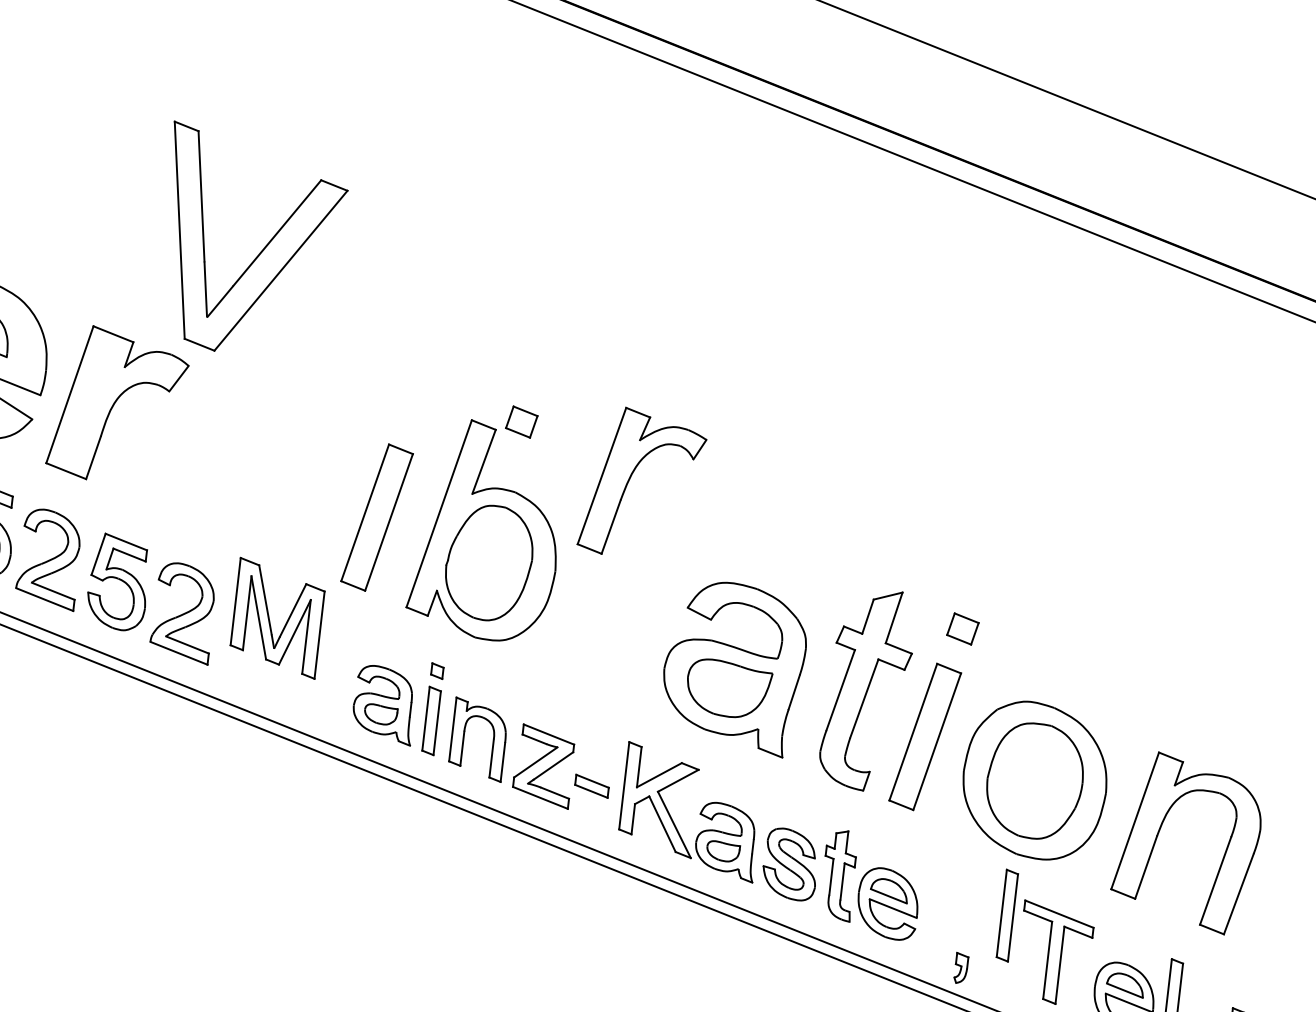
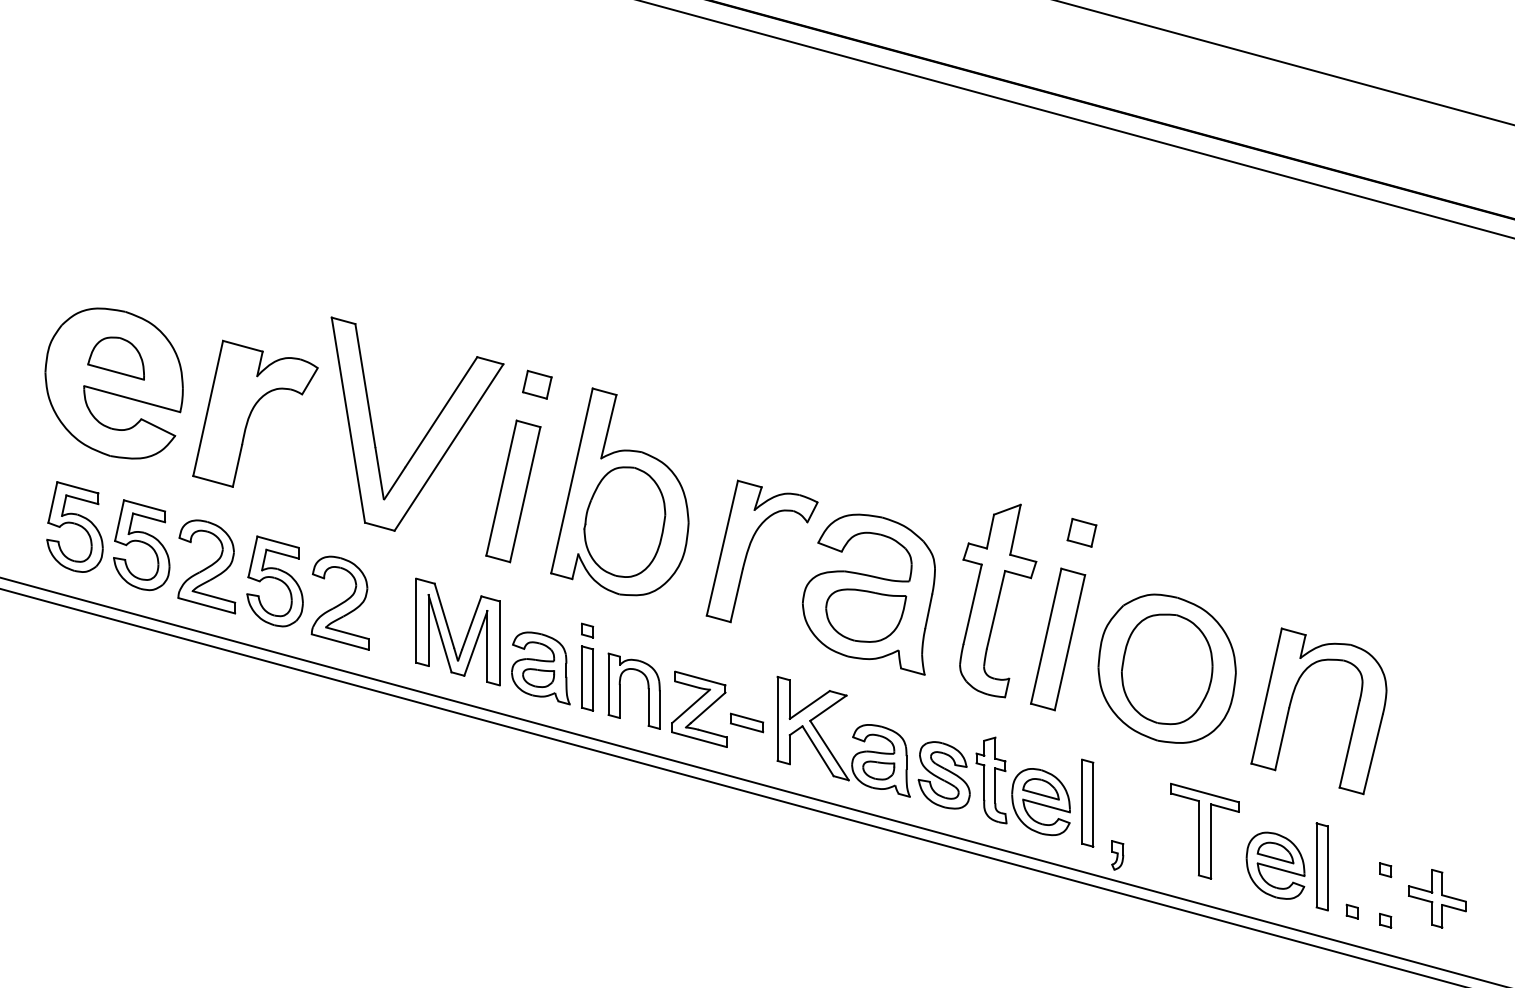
part: (261, 249) -> (428, 429), moved
part: (522, 421) -> (537, 384), moved
part: (631, 477) -> (750, 546), moved
part: (269, 616) -> (450, 631), moved
part: (1007, 914) -> (1087, 802), moved

